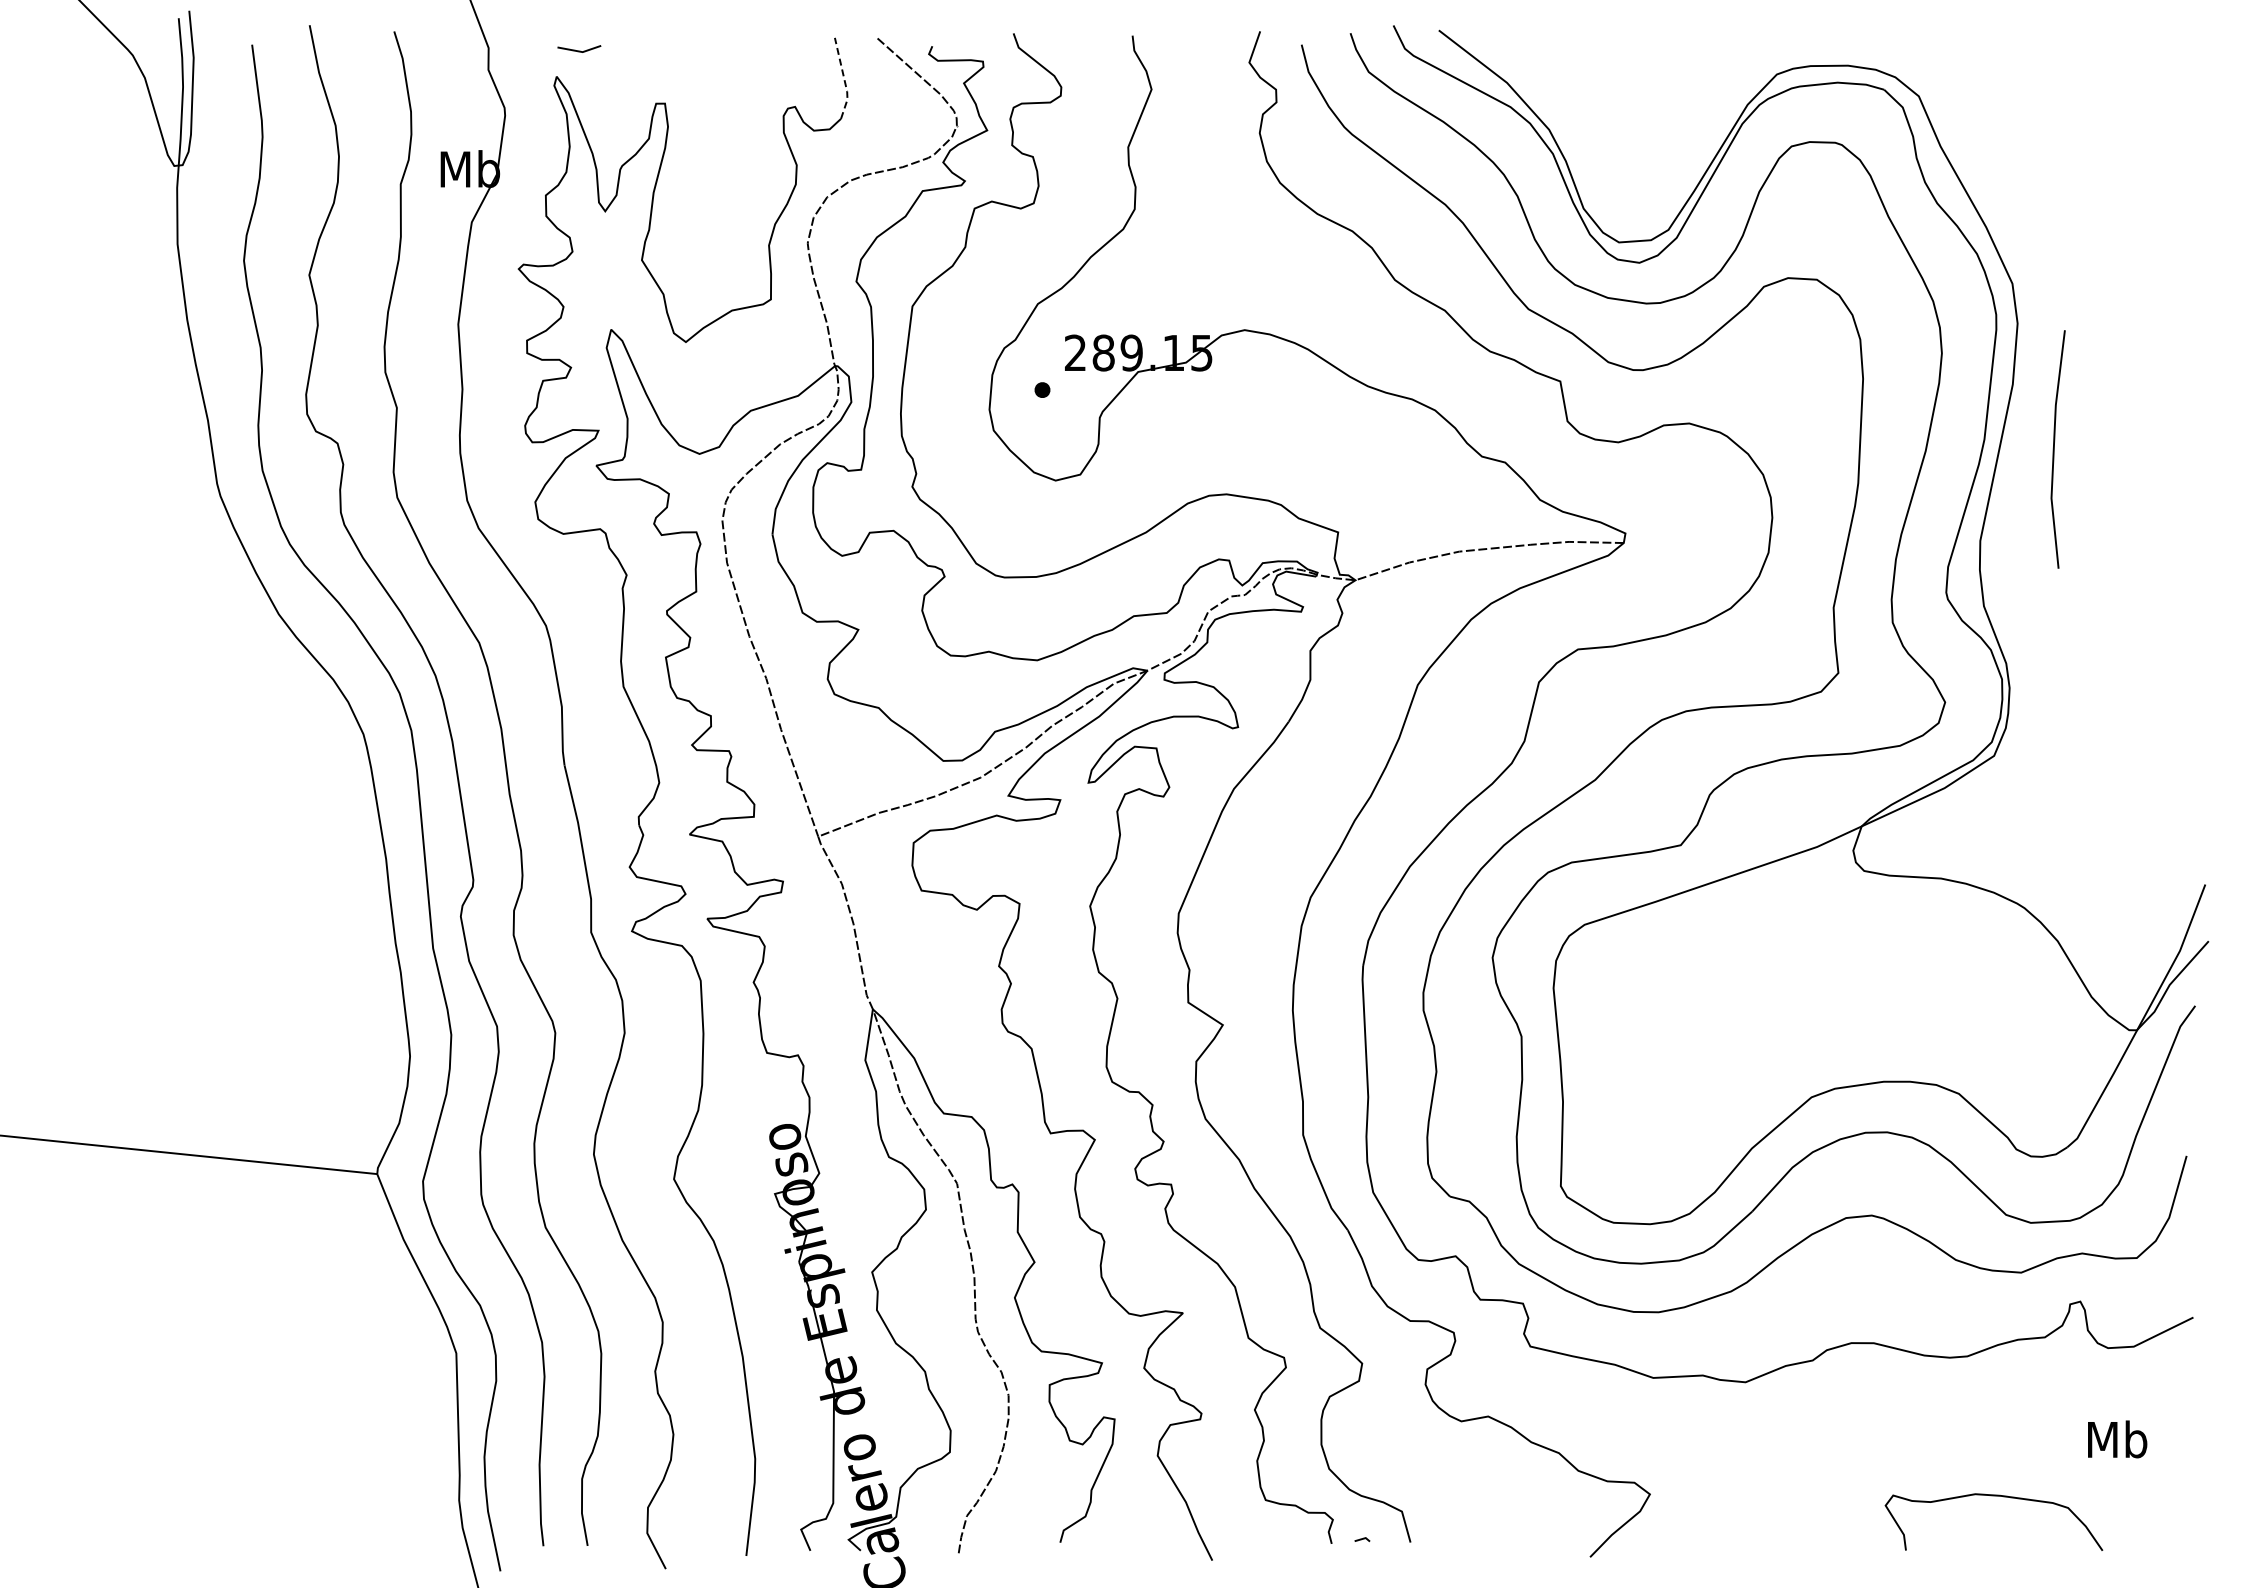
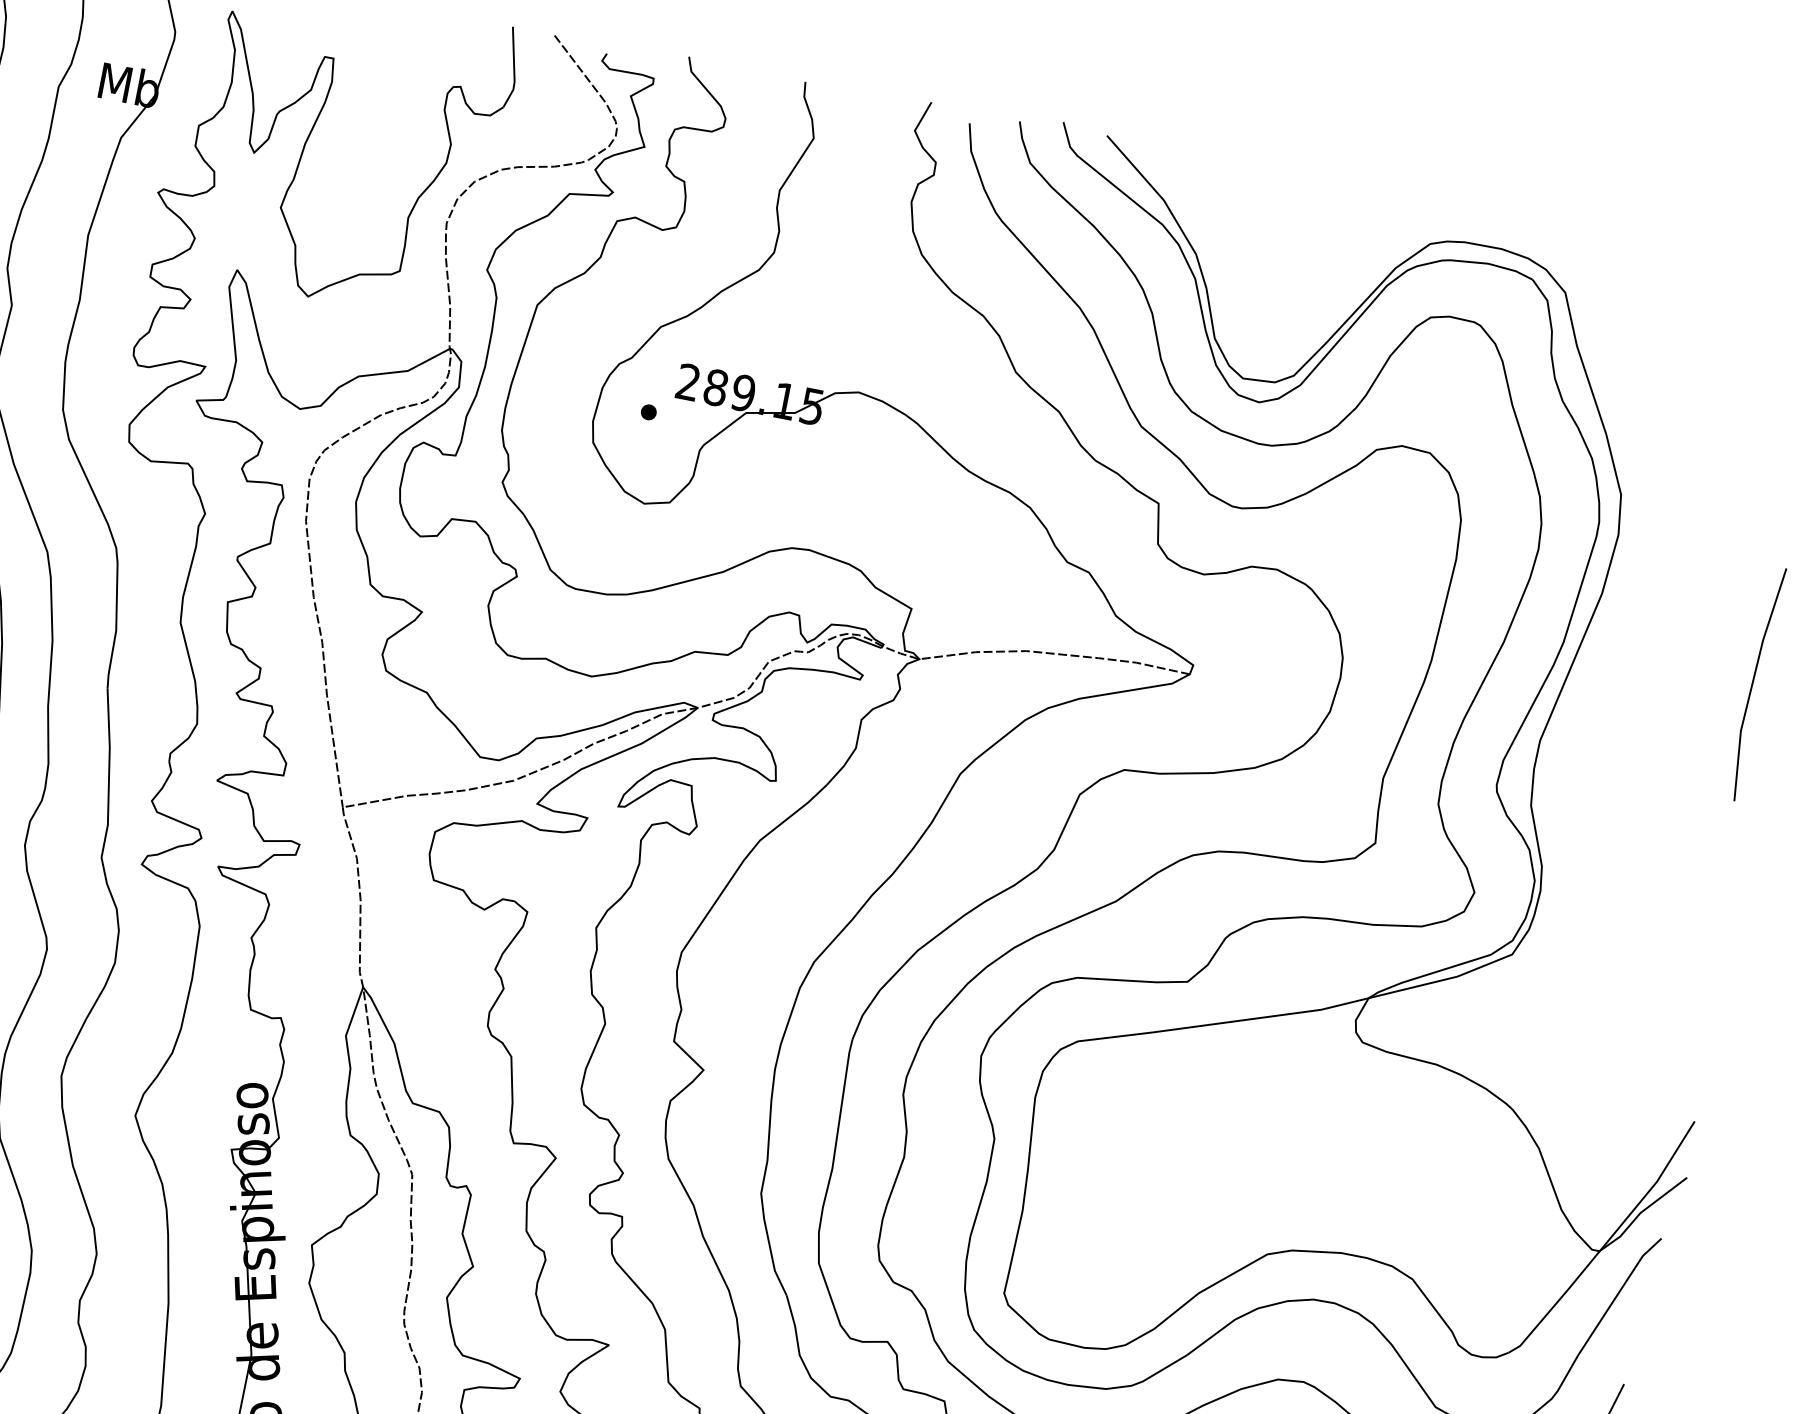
line: (844, 79) -> (514, 69), dashed -> solid
line: (2054, 449) -> (1753, 683), moved

